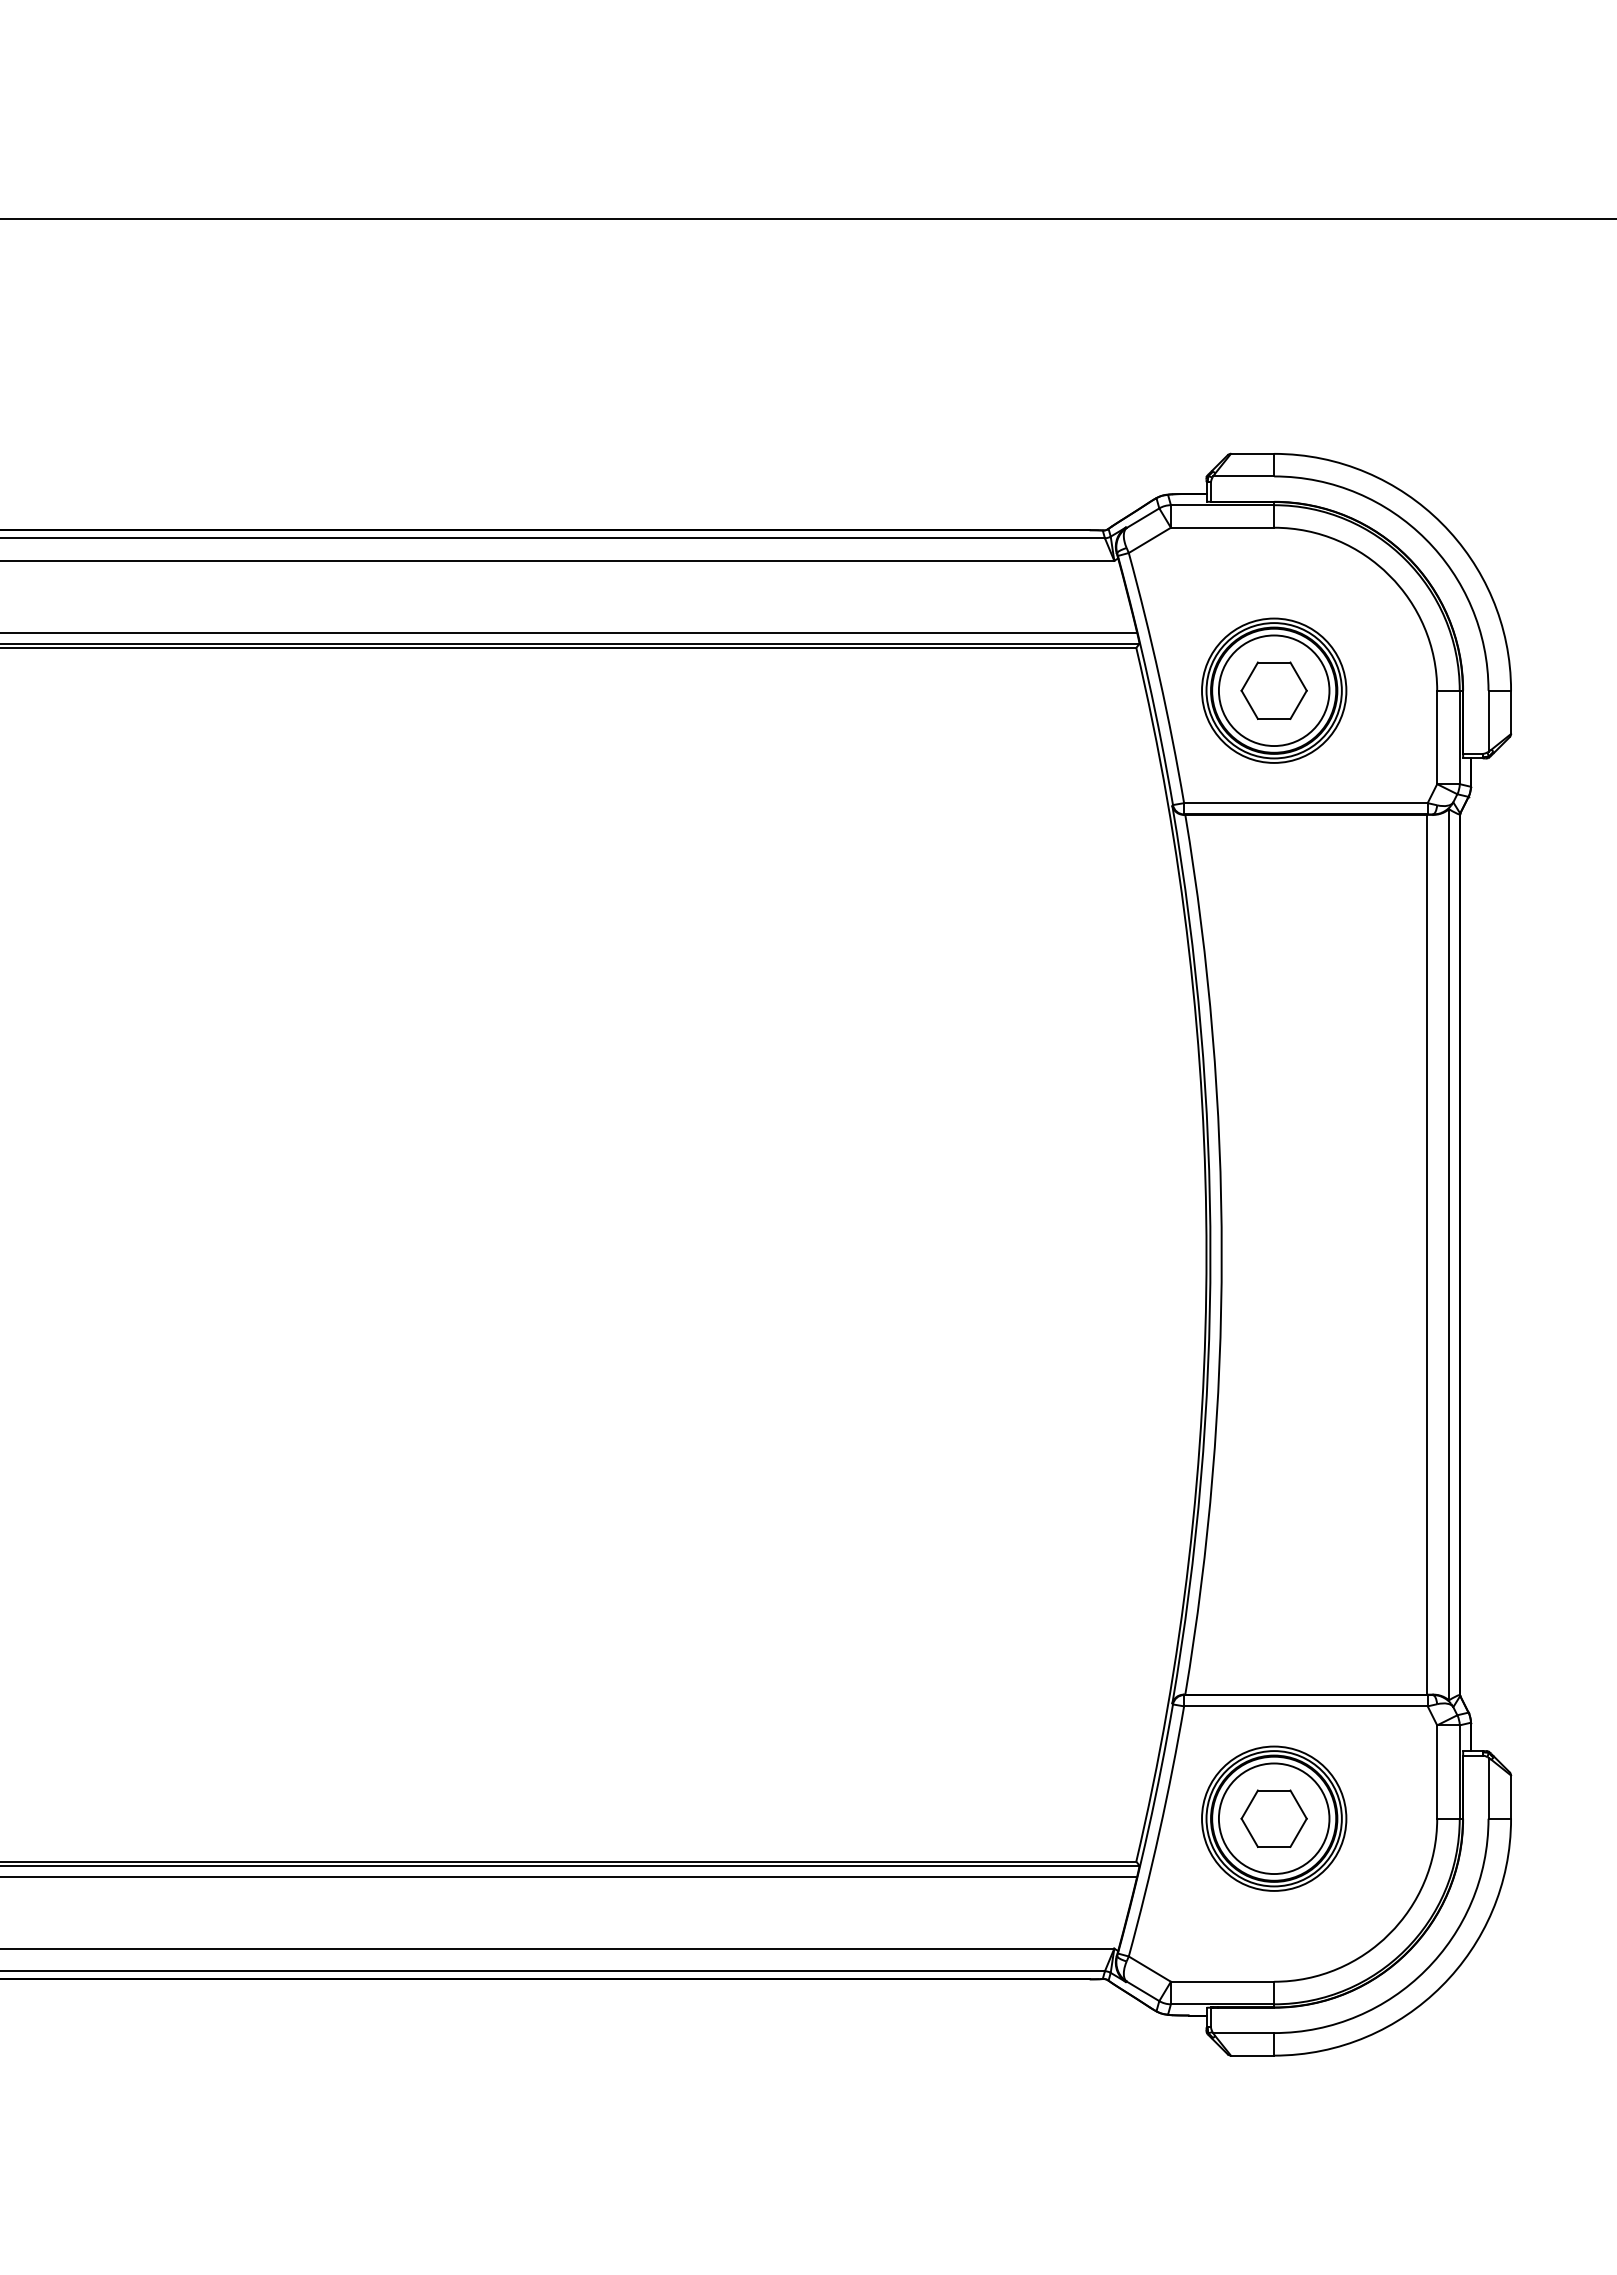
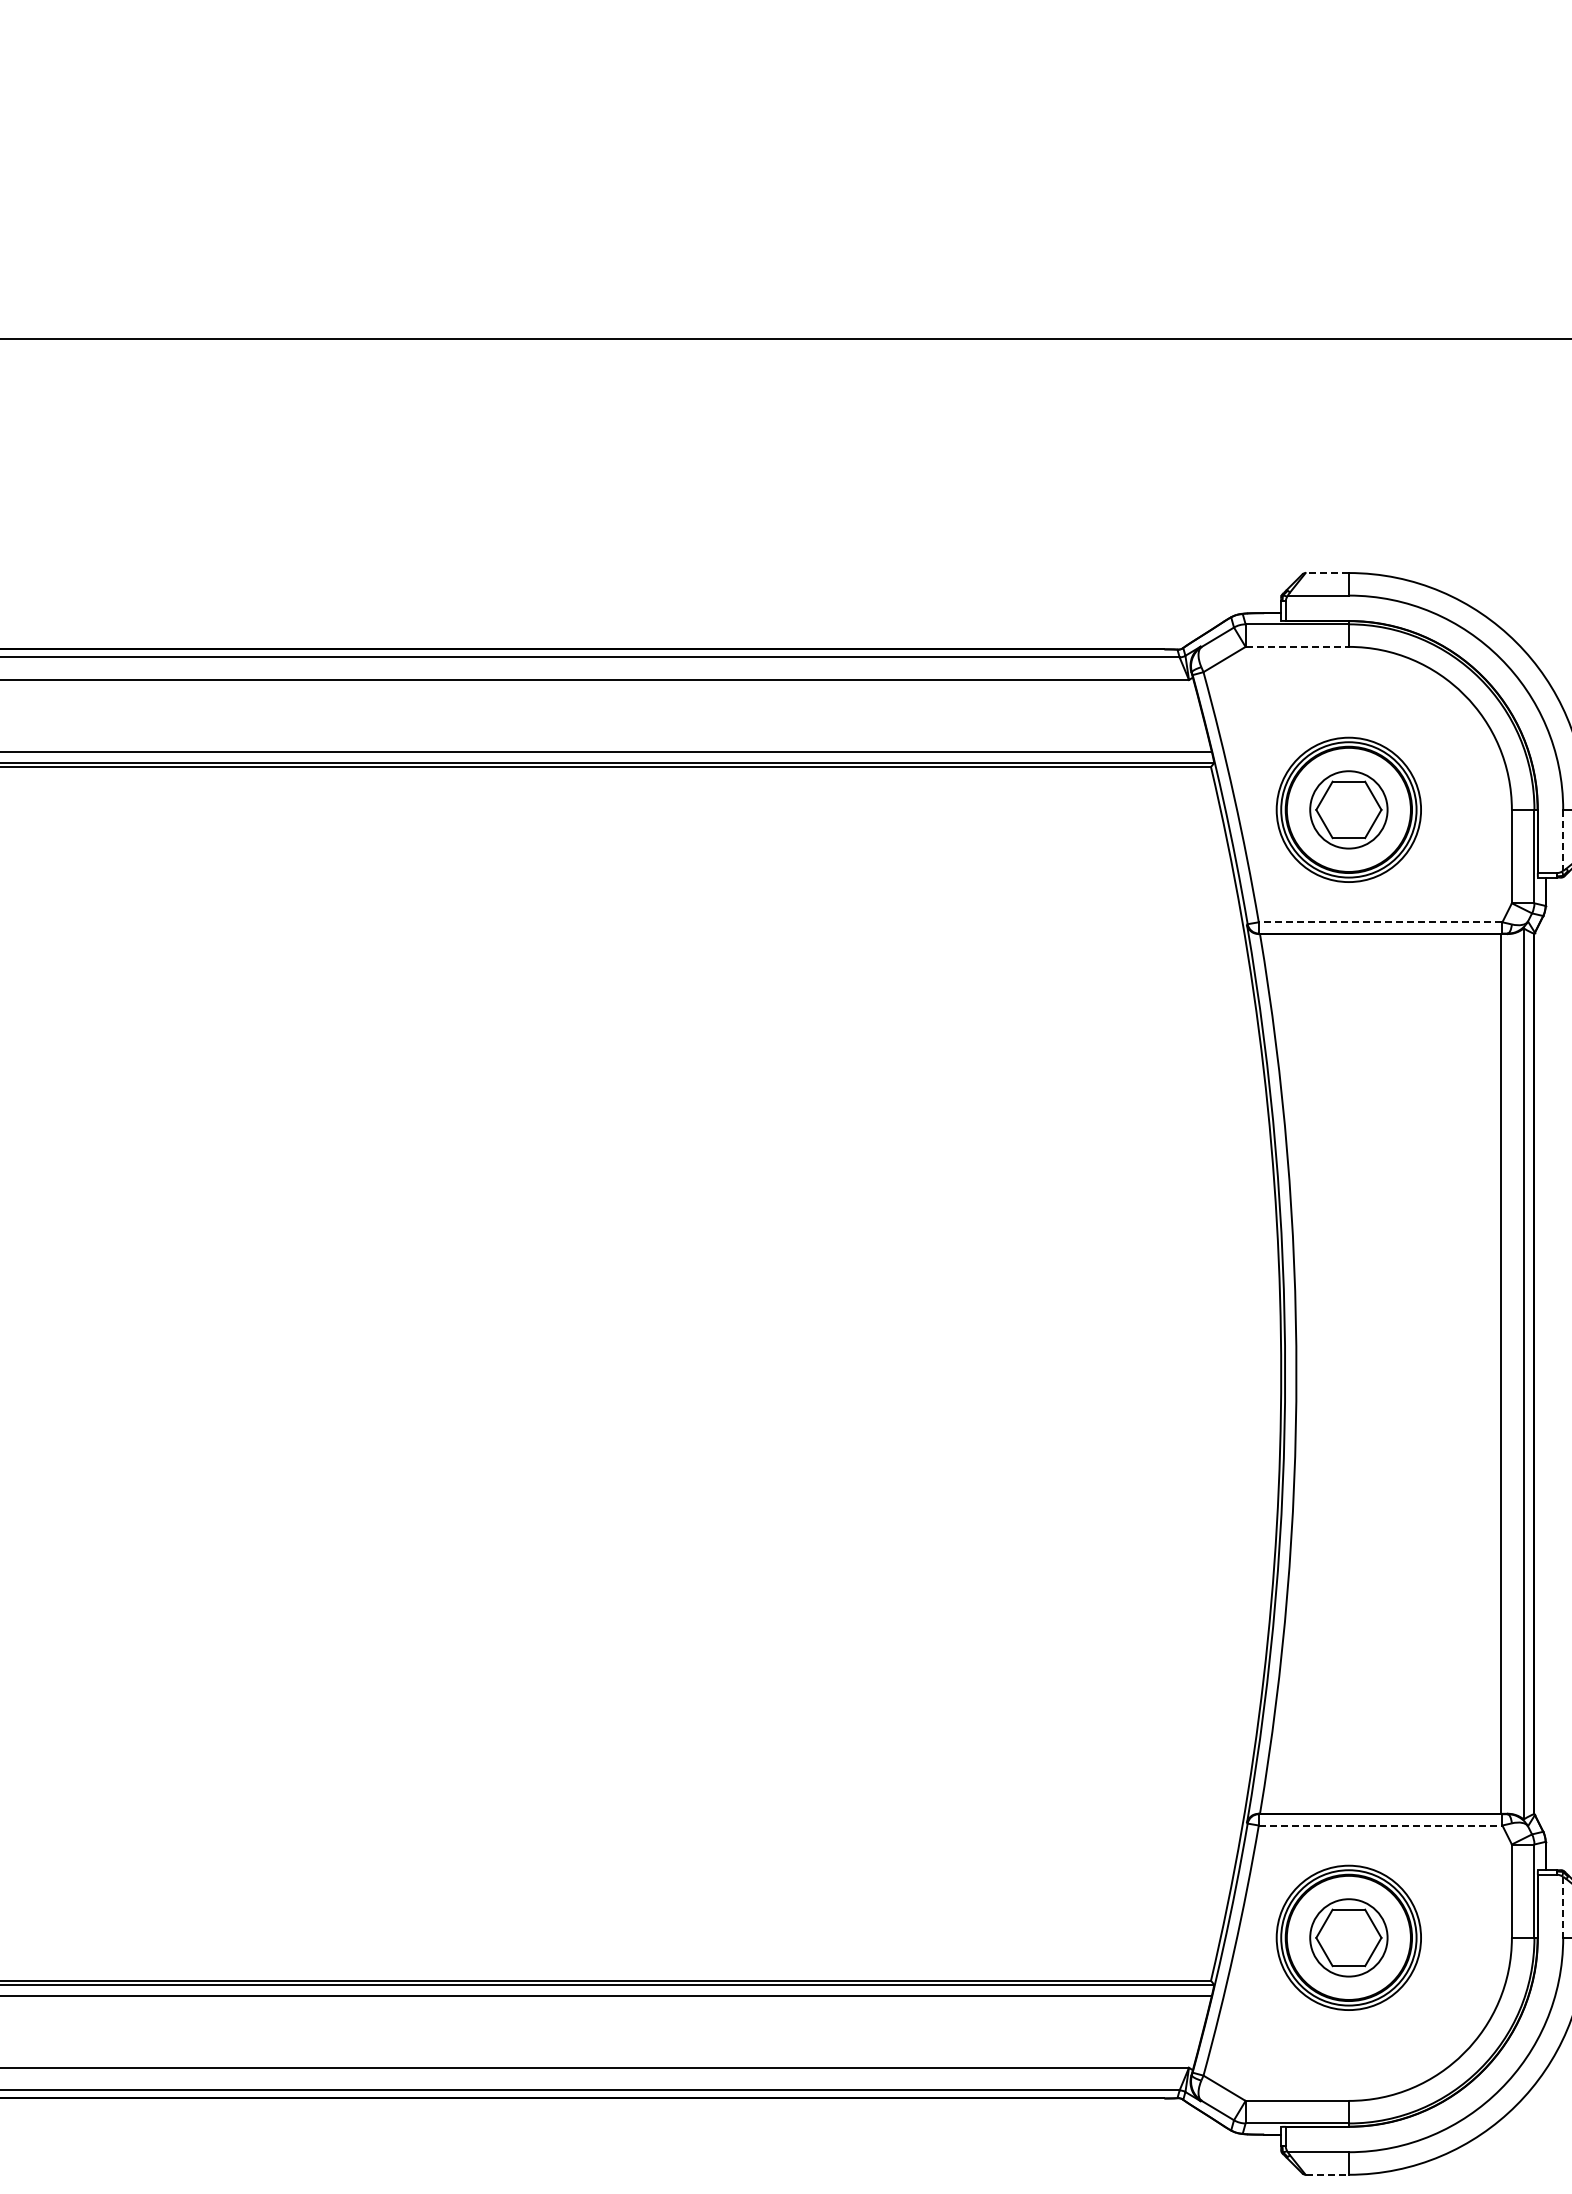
line: (1252, 453) -> (1327, 572), solid -> dashed
line: (1222, 527) -> (1297, 646), solid -> dashed
circle: (1273, 690) -> (1348, 809), size x0.7
line: (1488, 721) -> (1563, 840), solid -> dashed
line: (1305, 803) -> (1380, 922), solid -> dashed
line: (1305, 1706) -> (1380, 1825), solid -> dashed
line: (1488, 1788) -> (1563, 1907), solid -> dashed
circle: (1273, 1818) -> (1348, 1937), size x0.7
line: (1252, 2055) -> (1327, 2174), solid -> dashed

